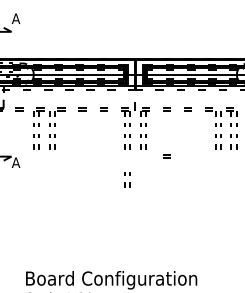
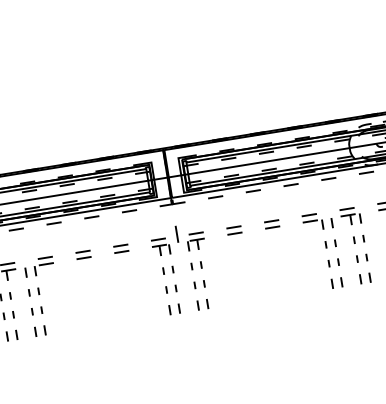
part: (166, 156) -> (247, 314), removed
part: (127, 179) -> (184, 367), removed

